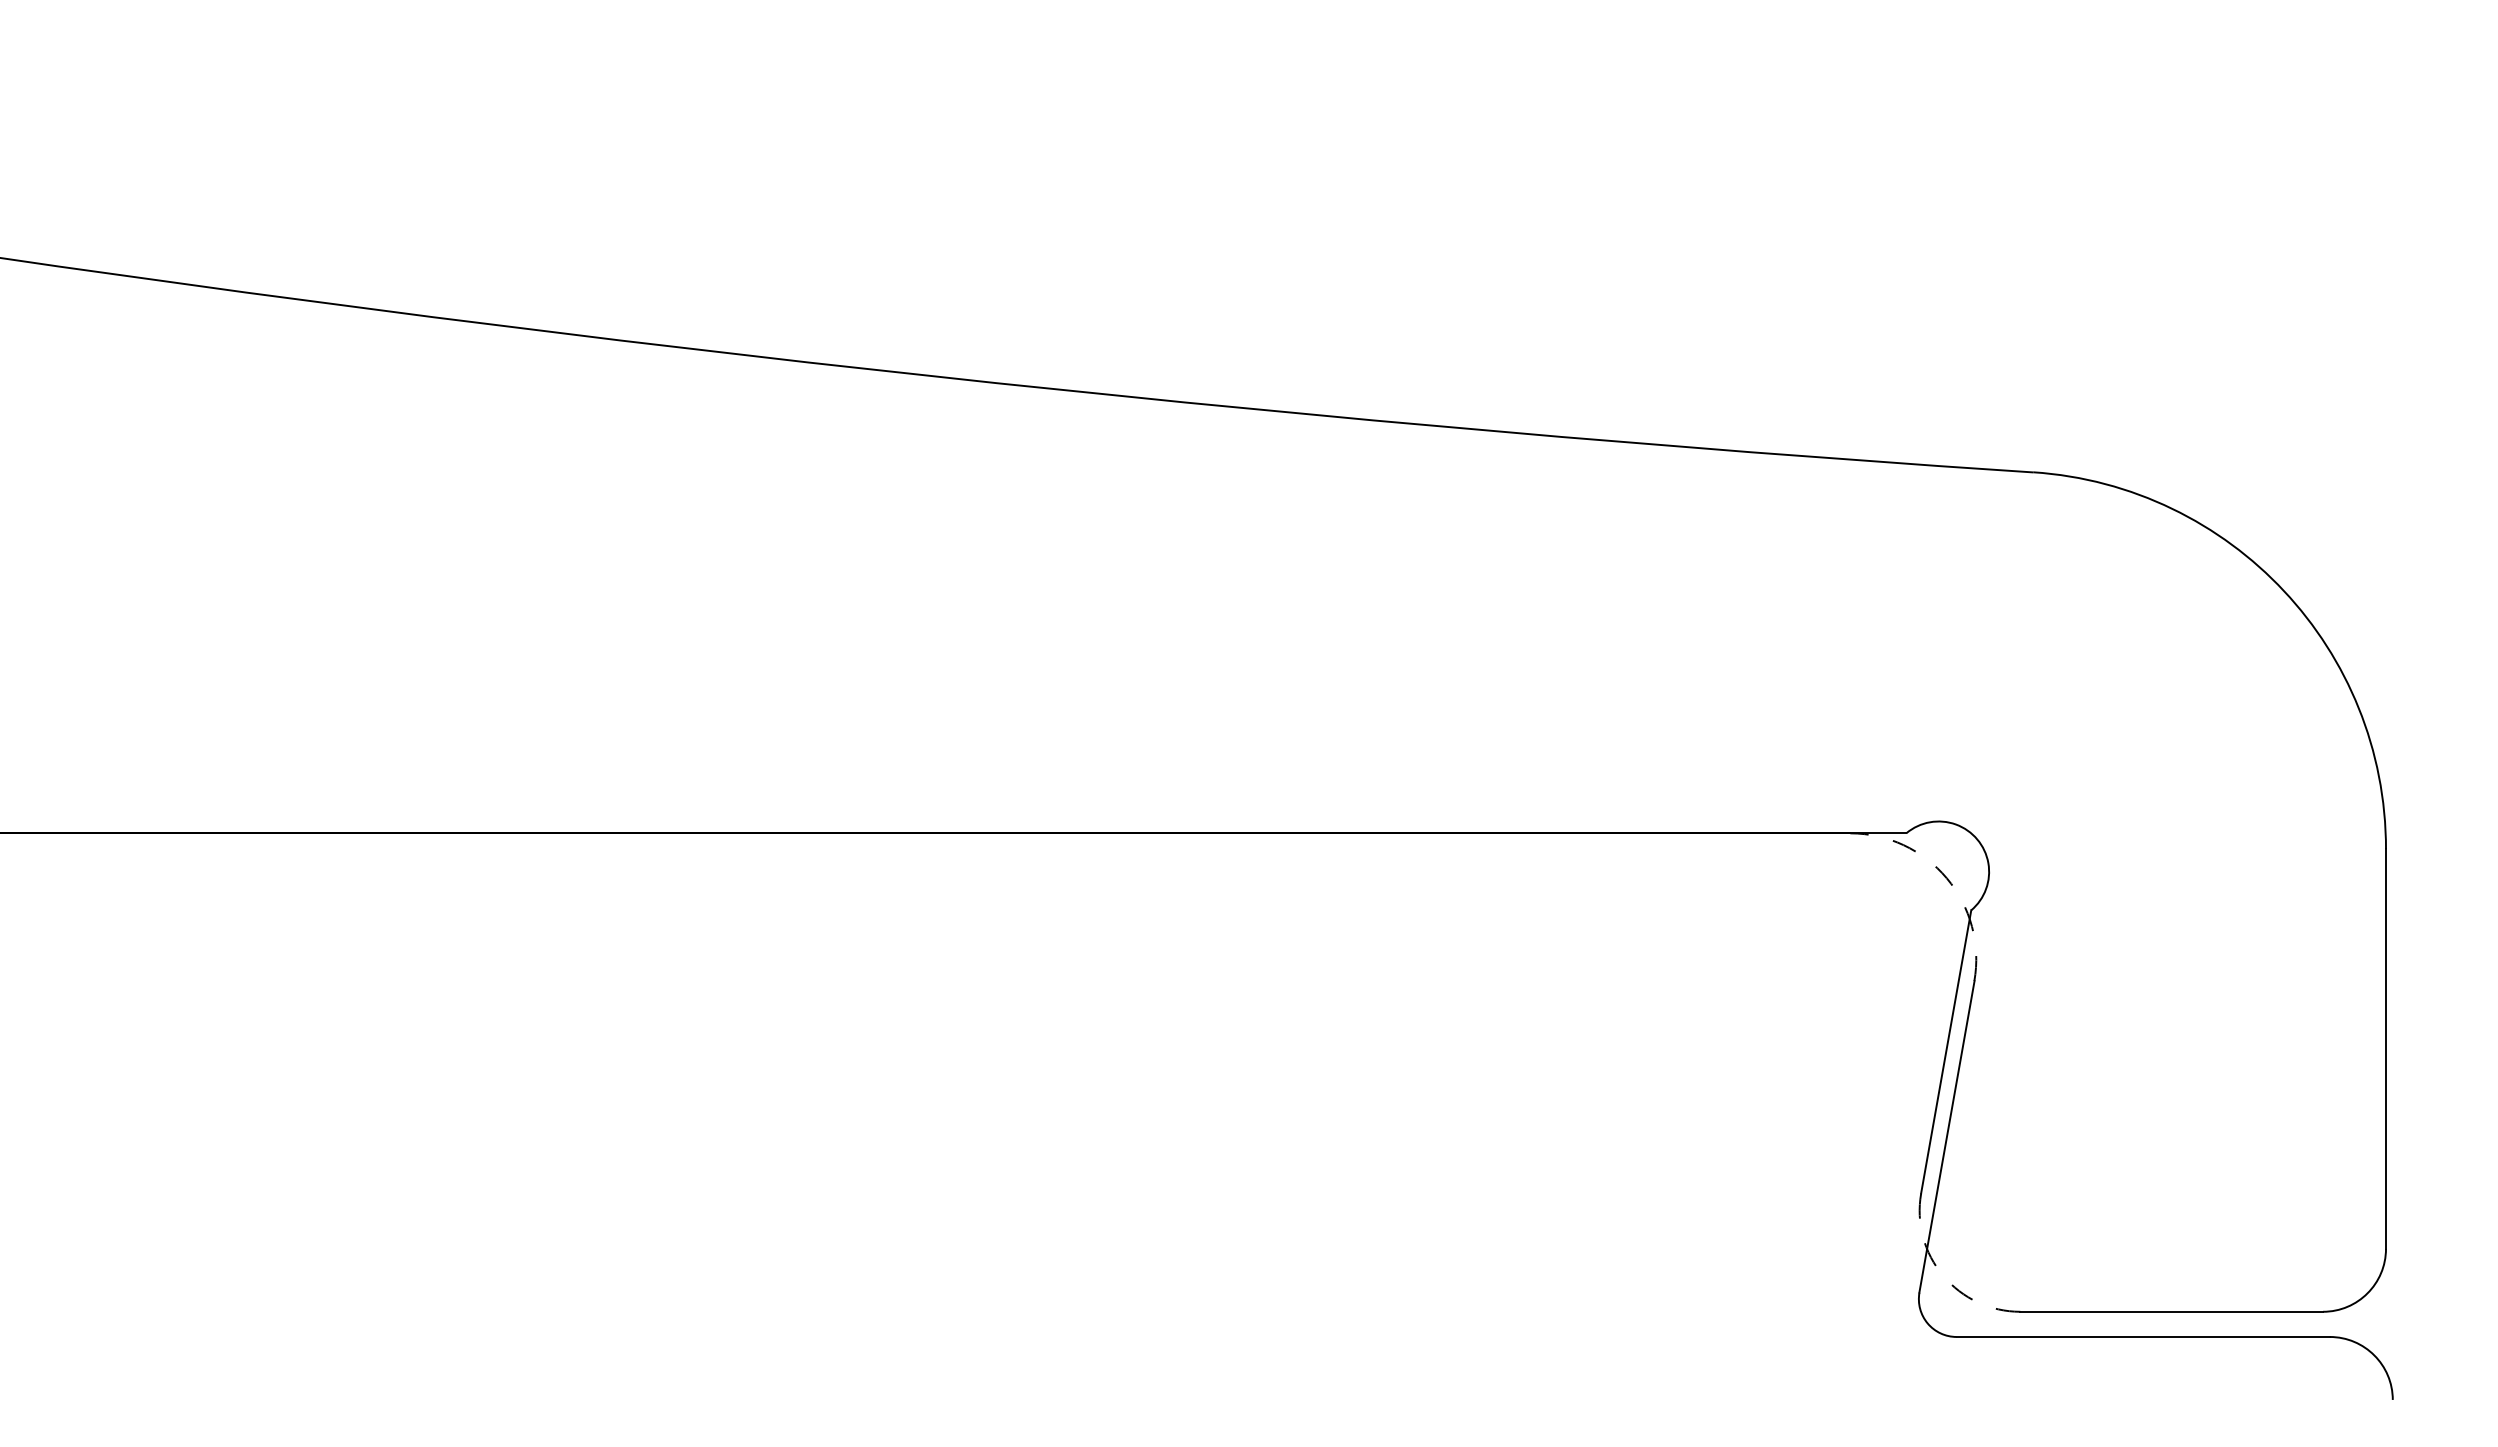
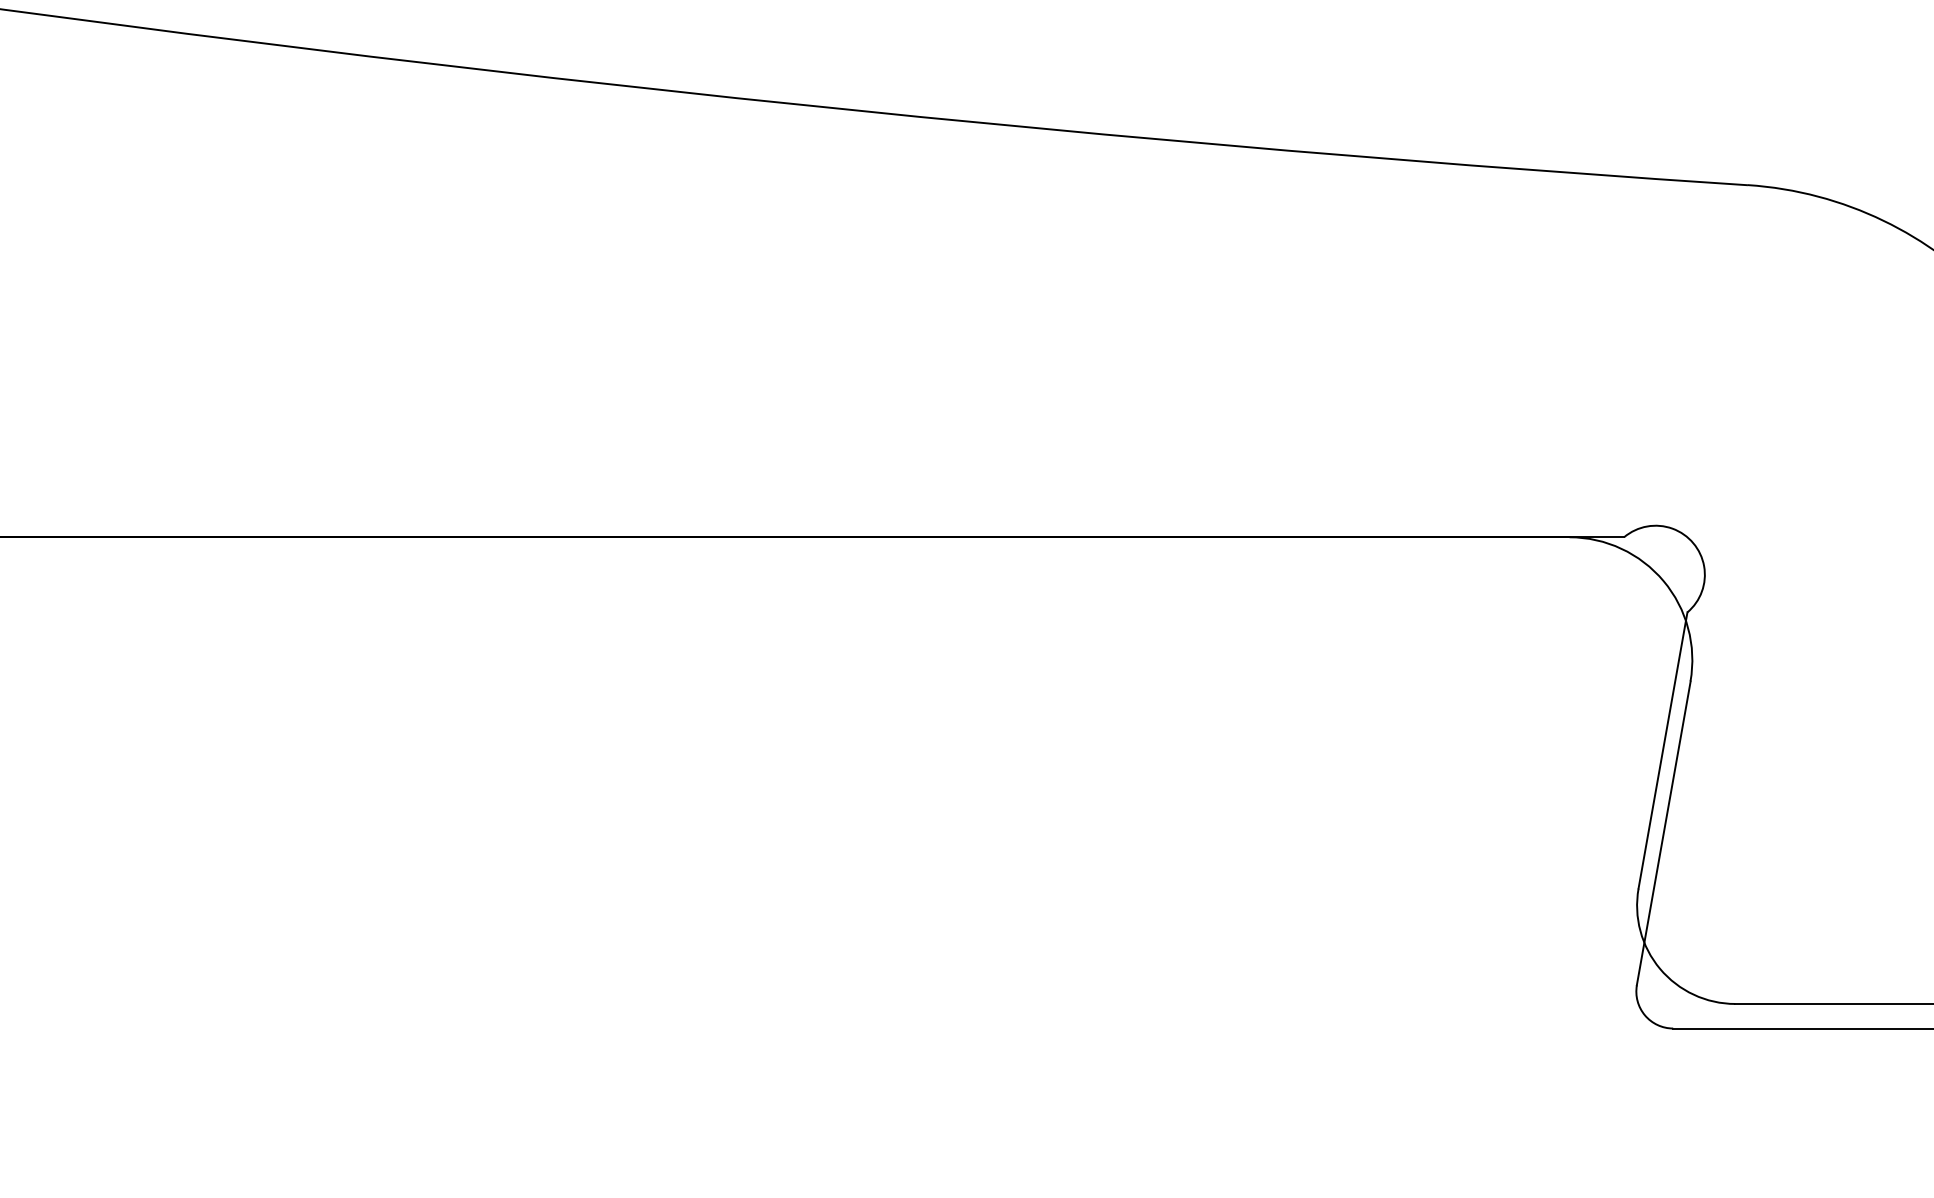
arc: (1946, 878) -> (1663, 581), dashed -> solid
arc: (1943, 1275) -> (1660, 968), dashed -> solid

